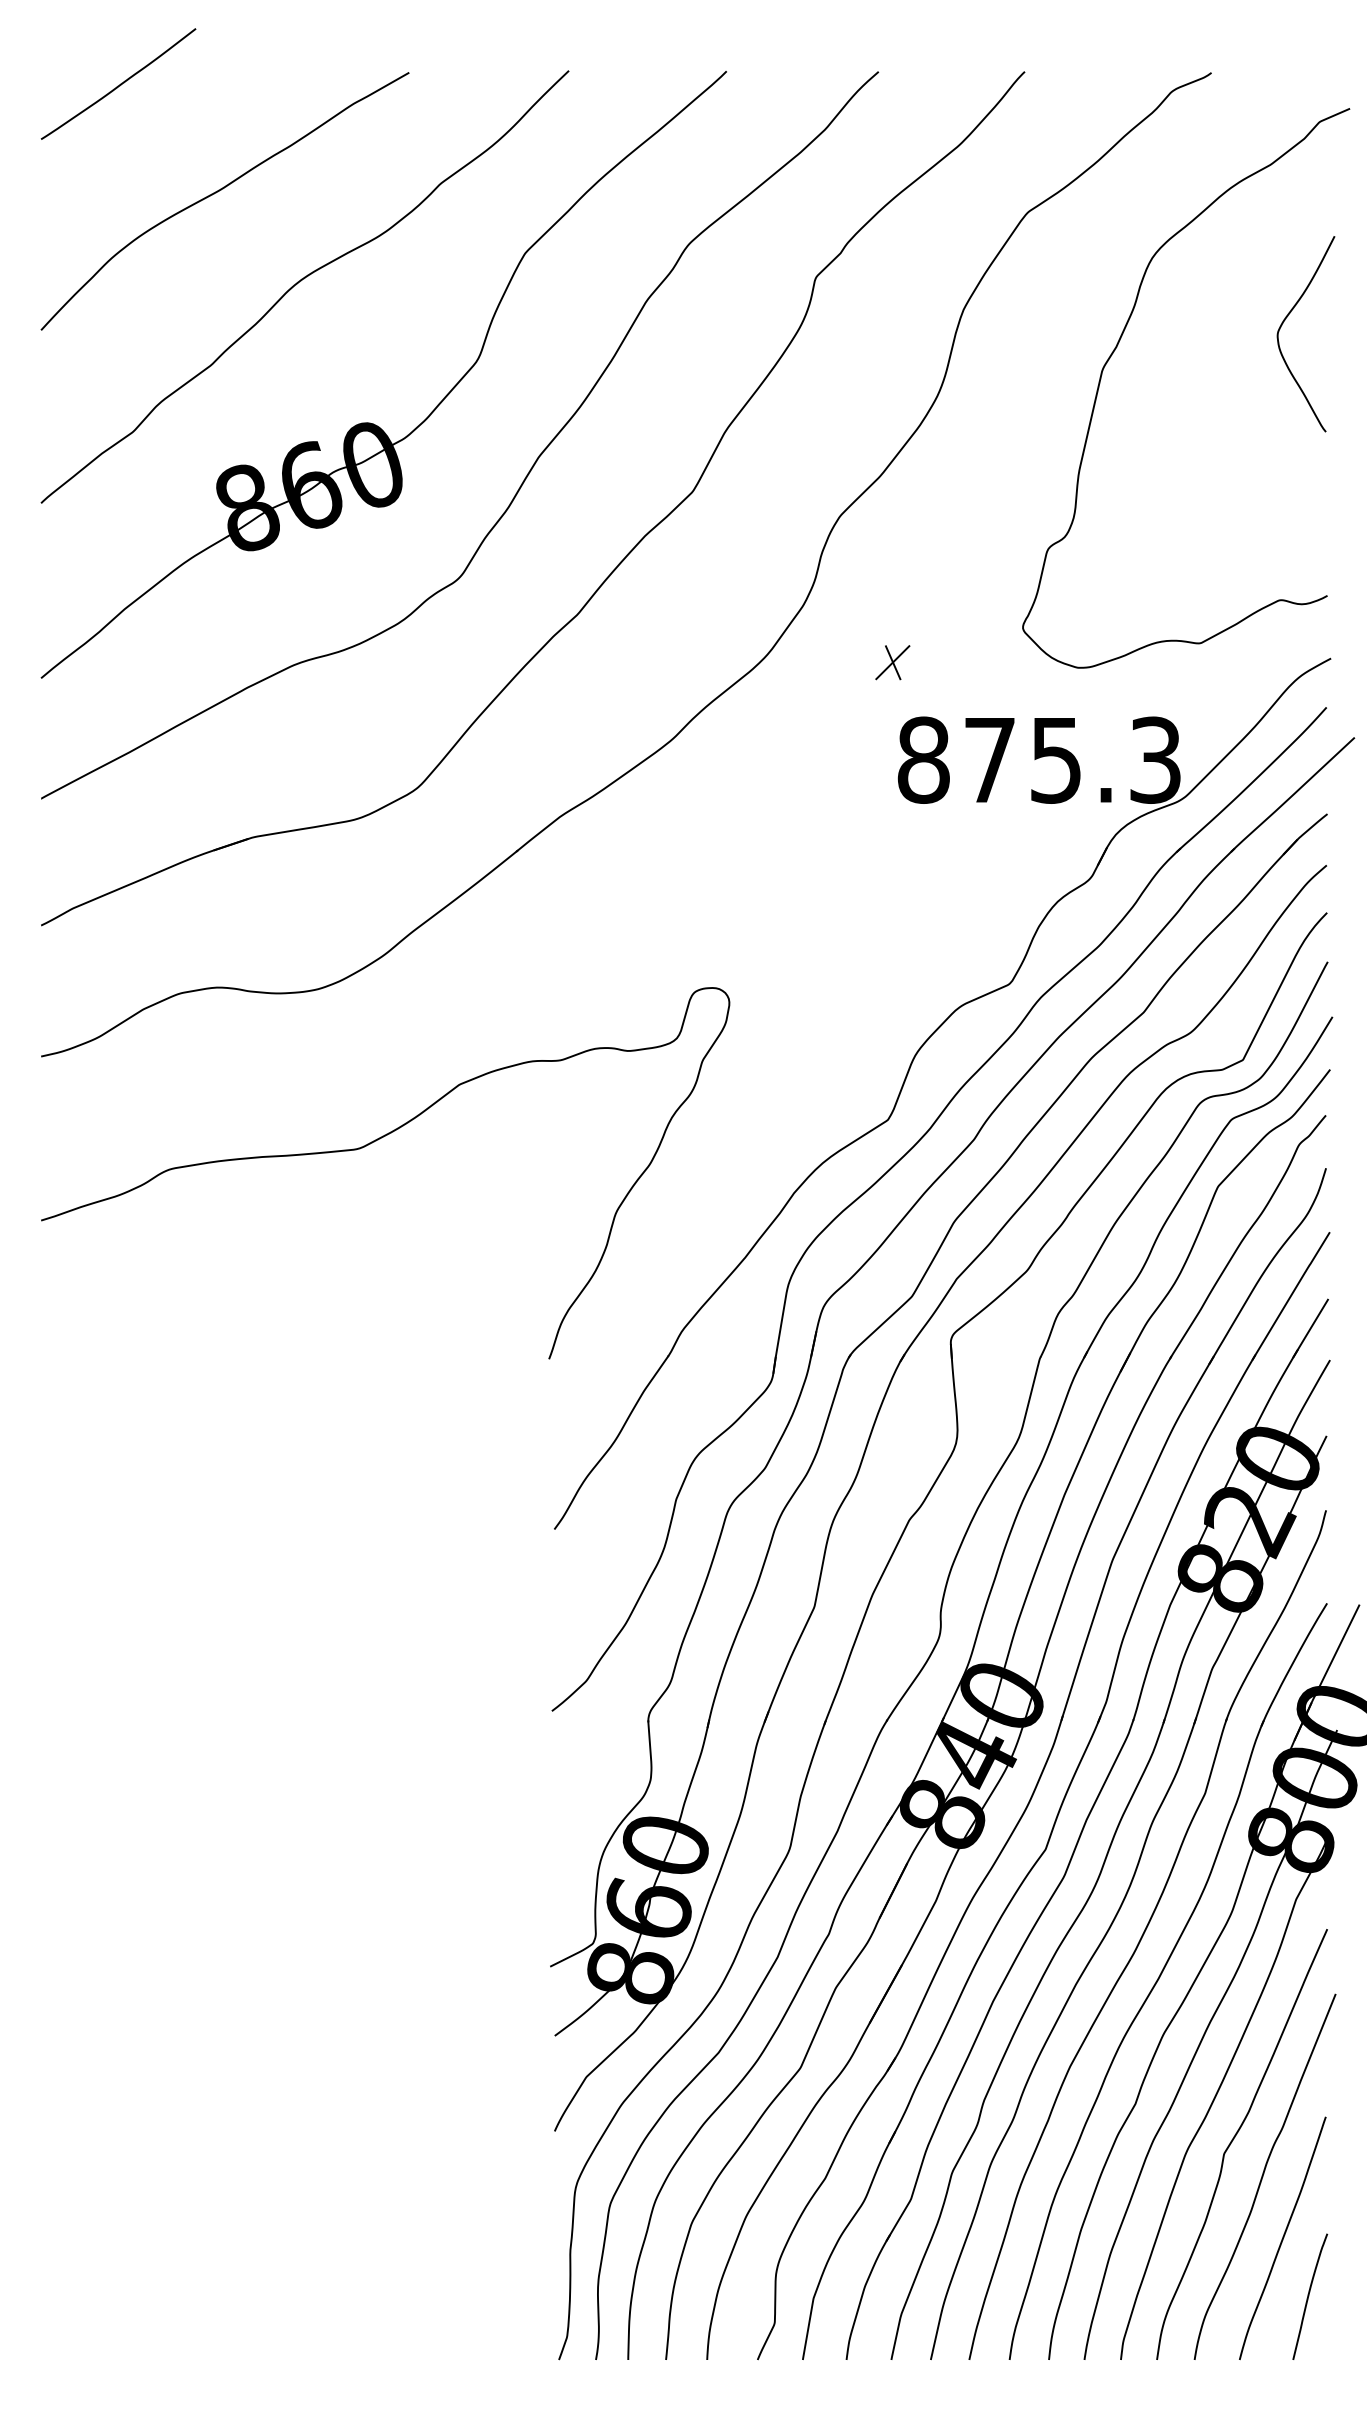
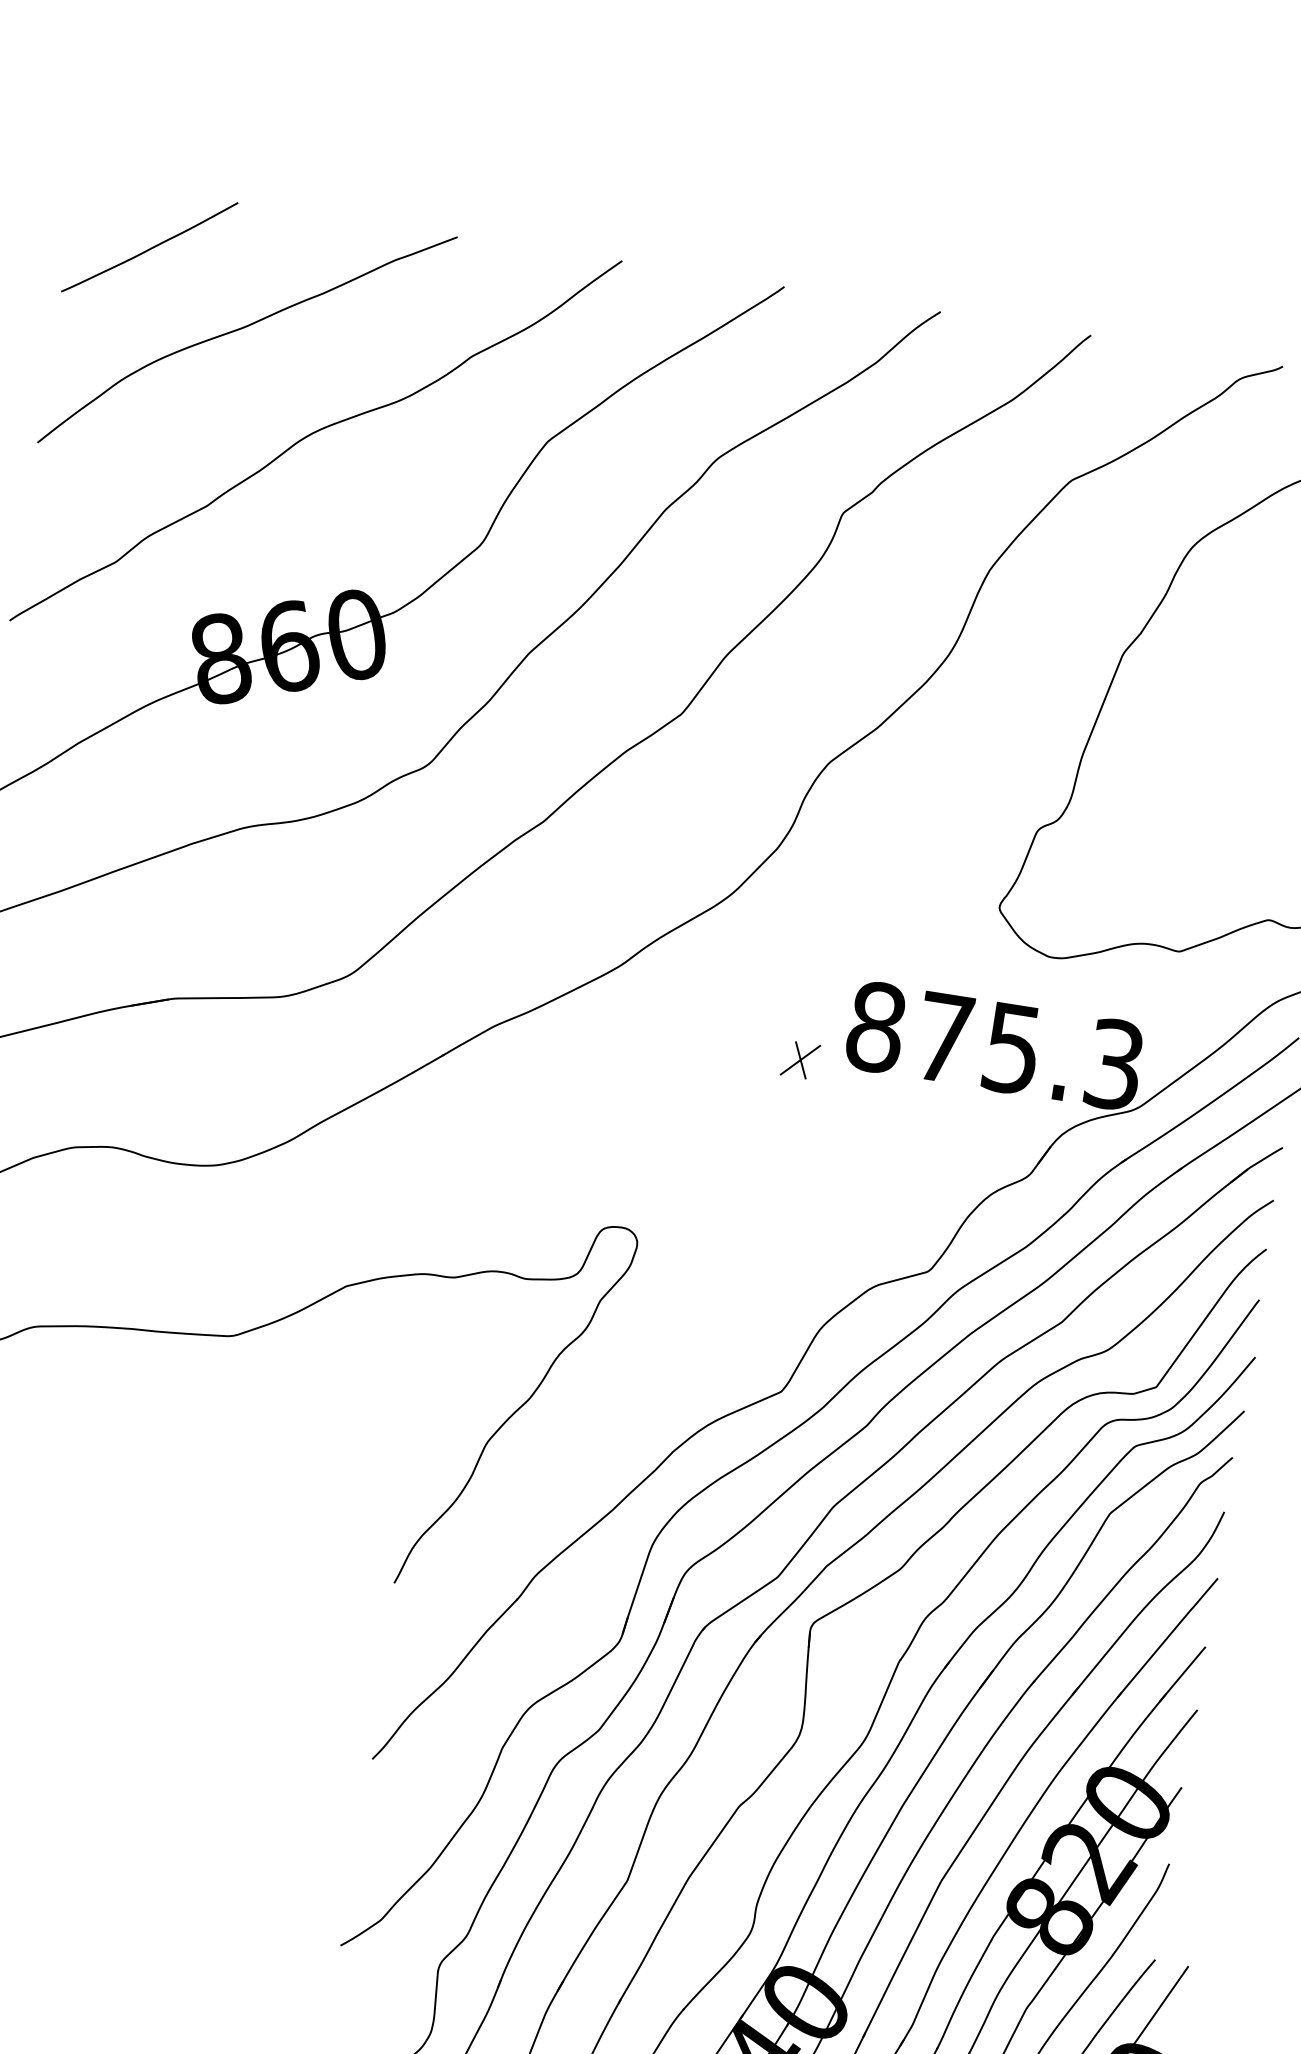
curve: (119, 84) -> (150, 247), moved
part: (892, 662) -> (800, 1059), moved

